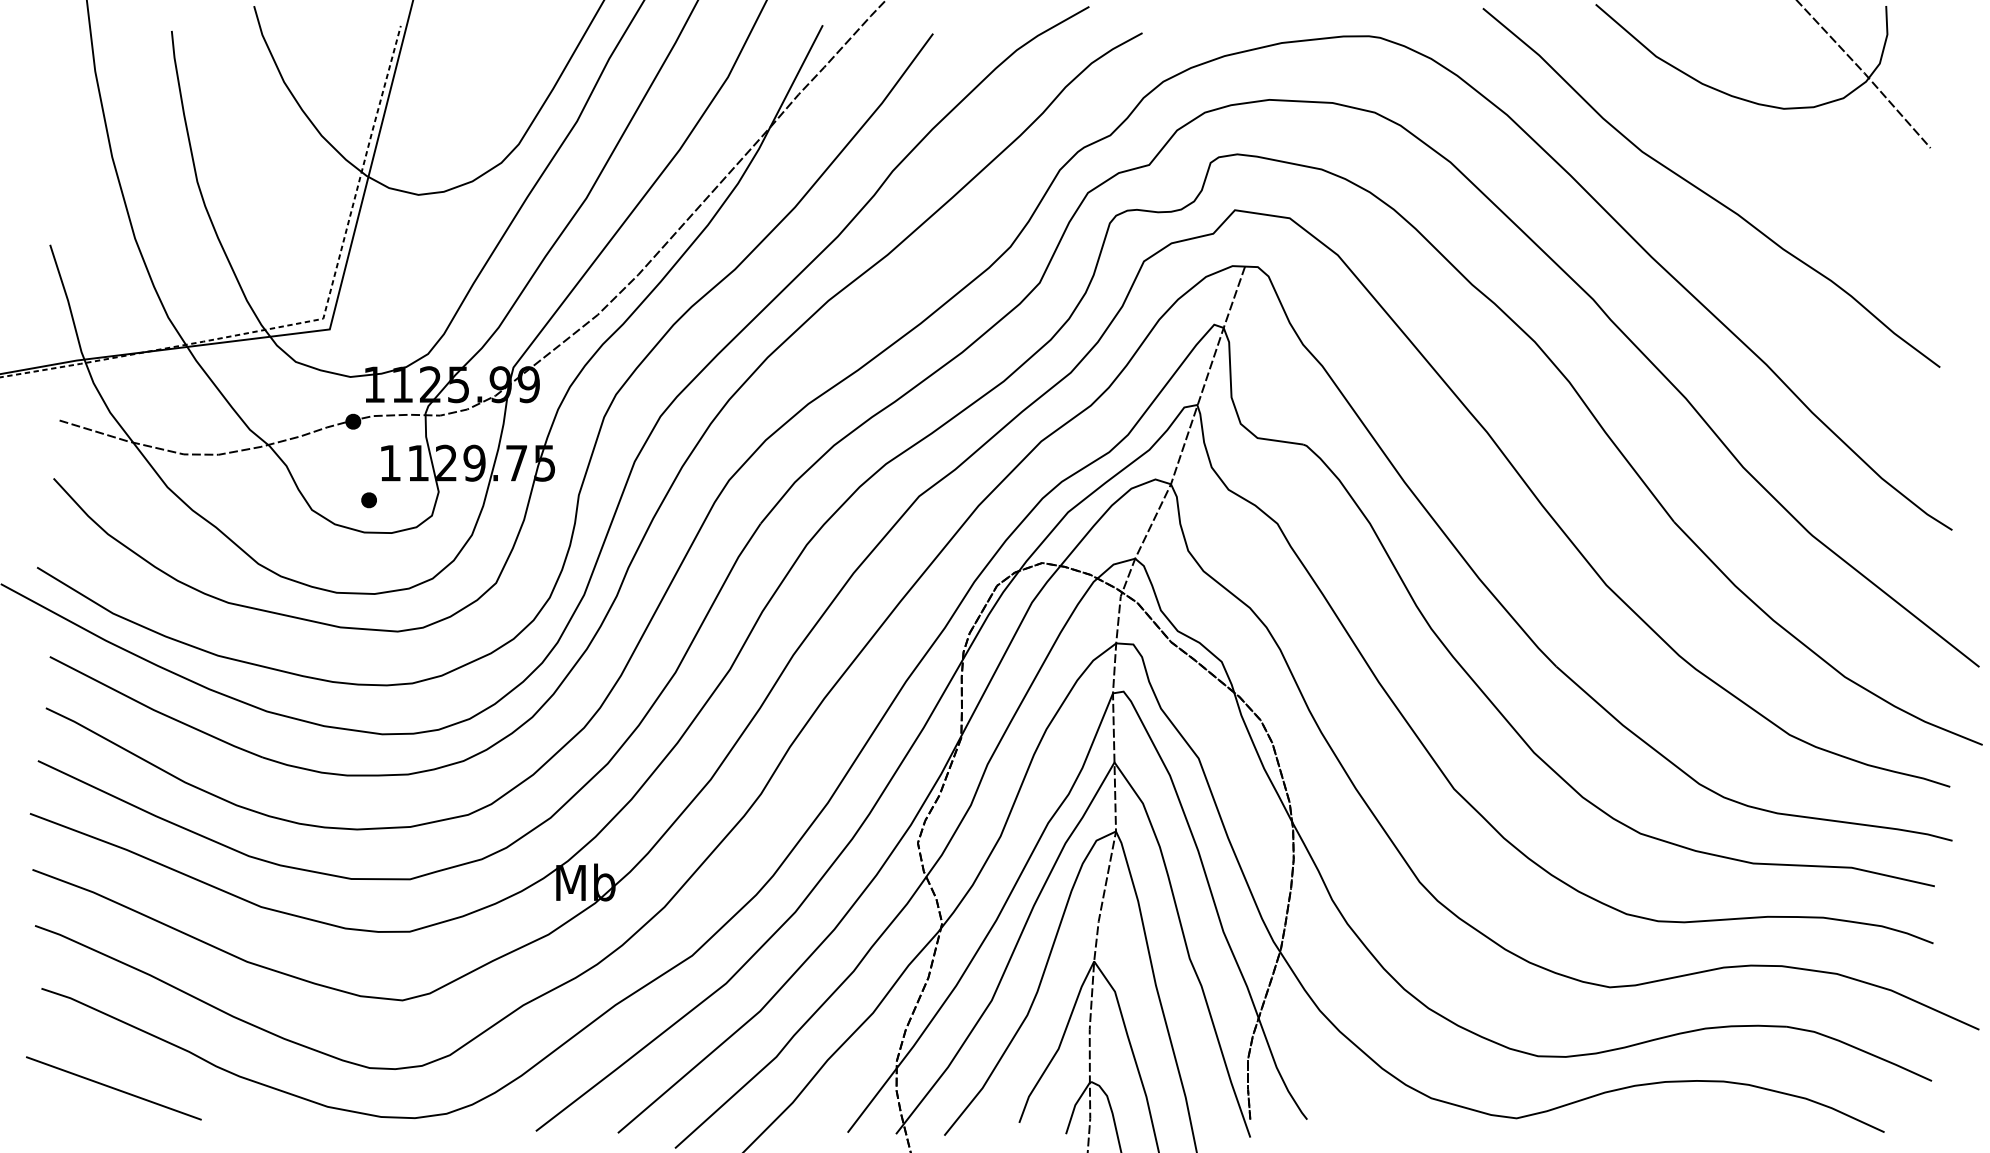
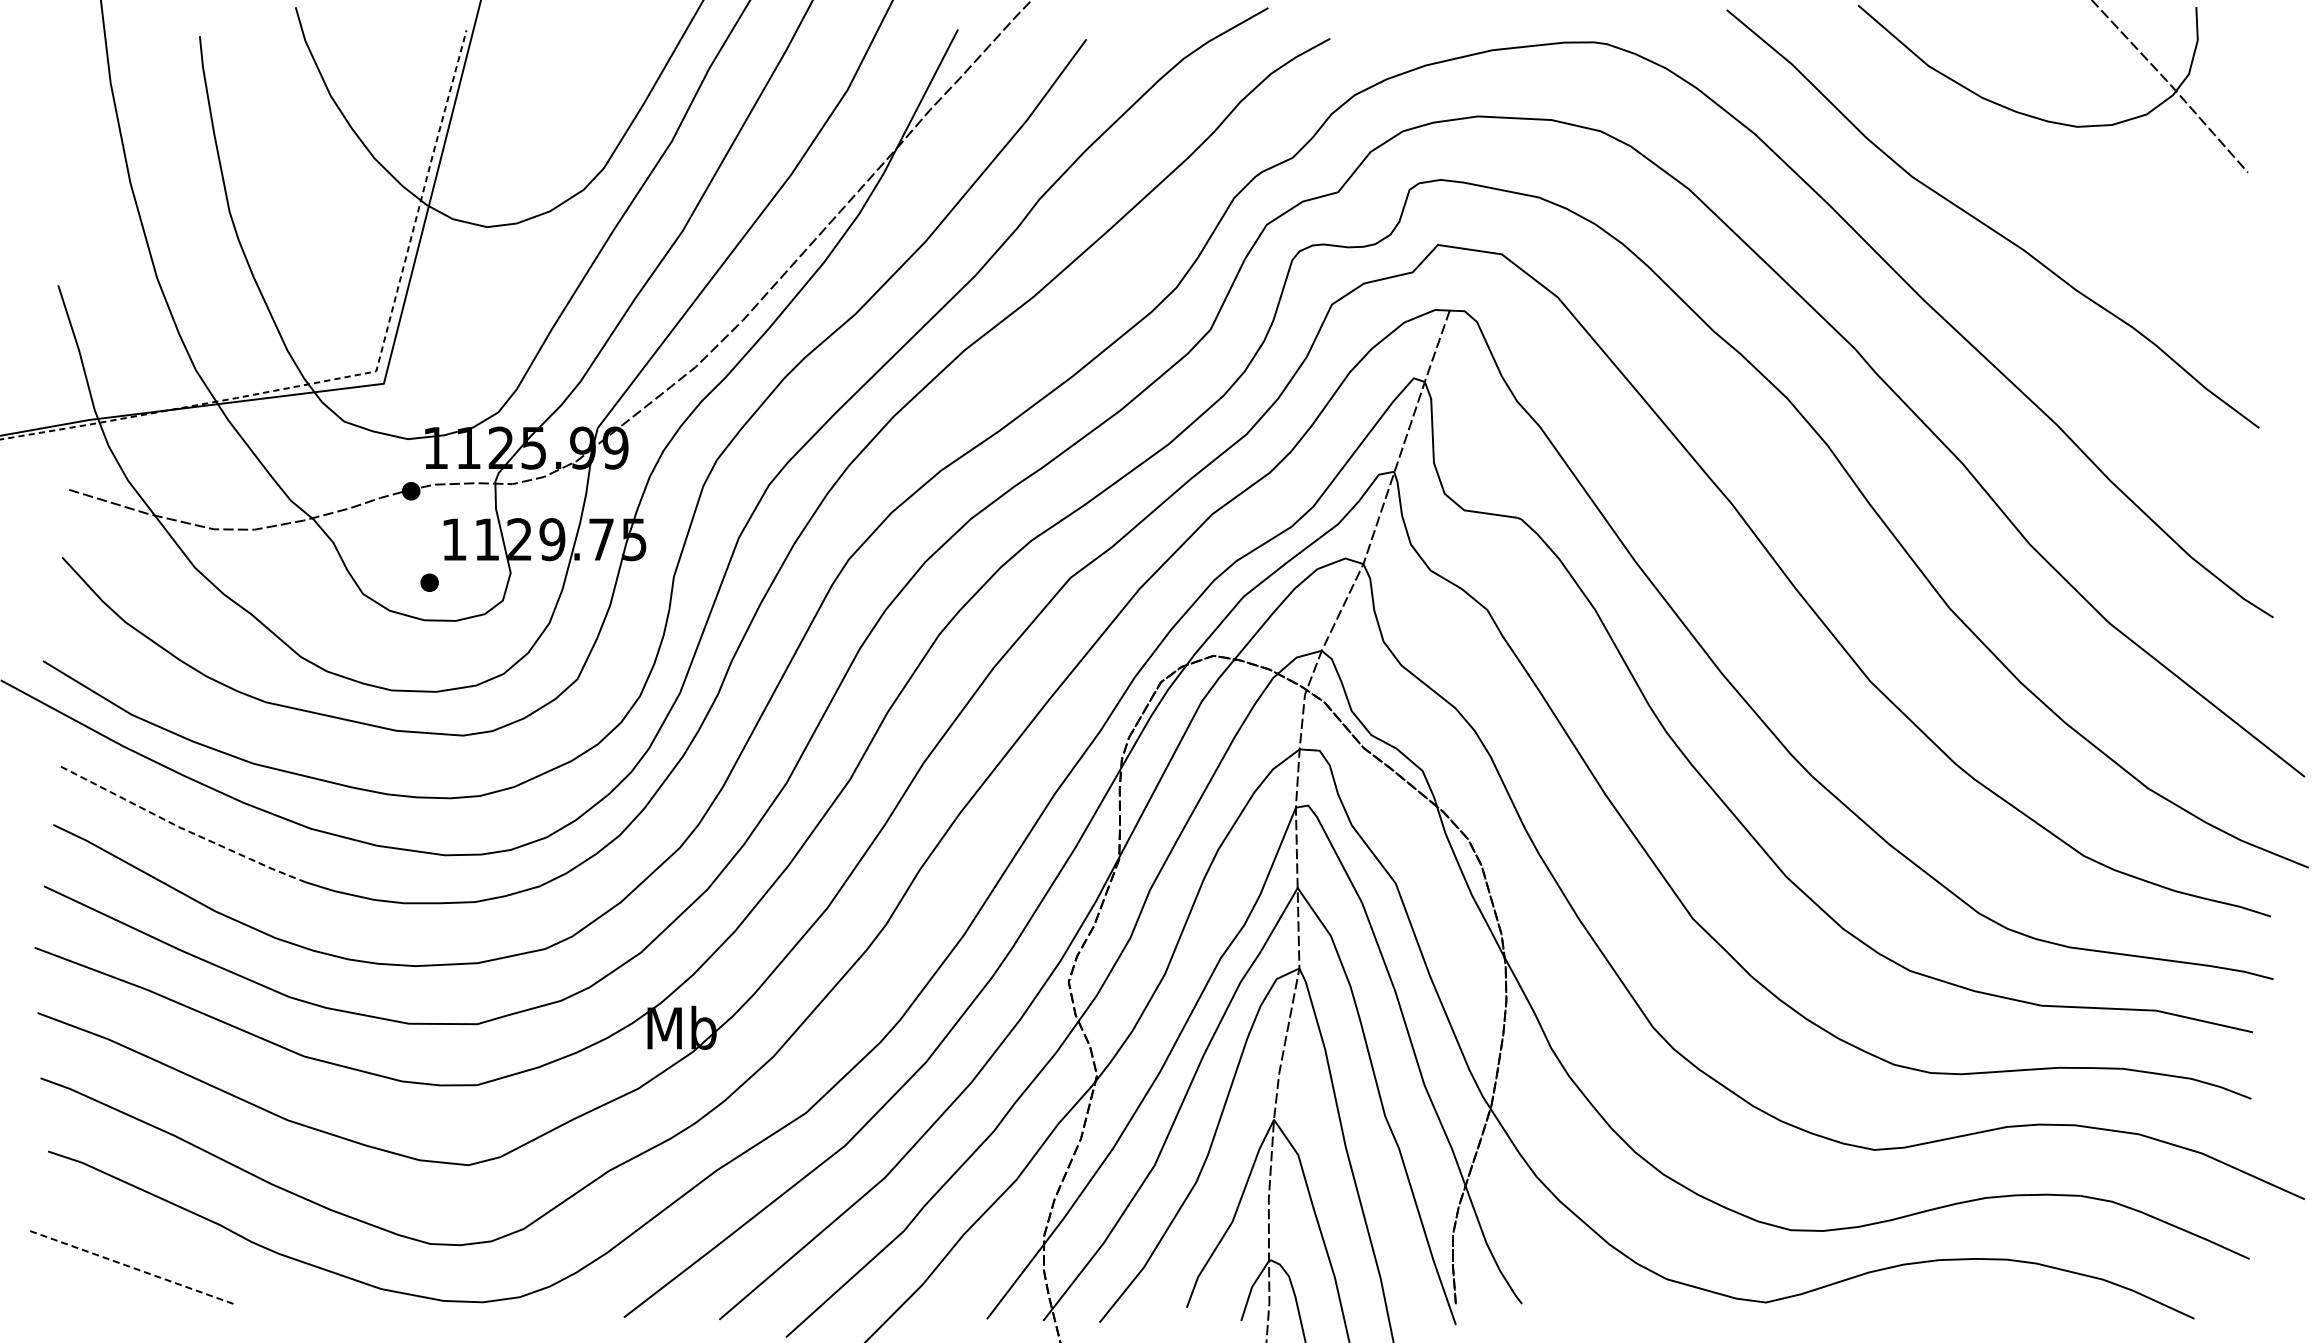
line: (155, 710) -> (180, 827), solid -> dashed
line: (113, 1088) -> (132, 1267), solid -> dashed

